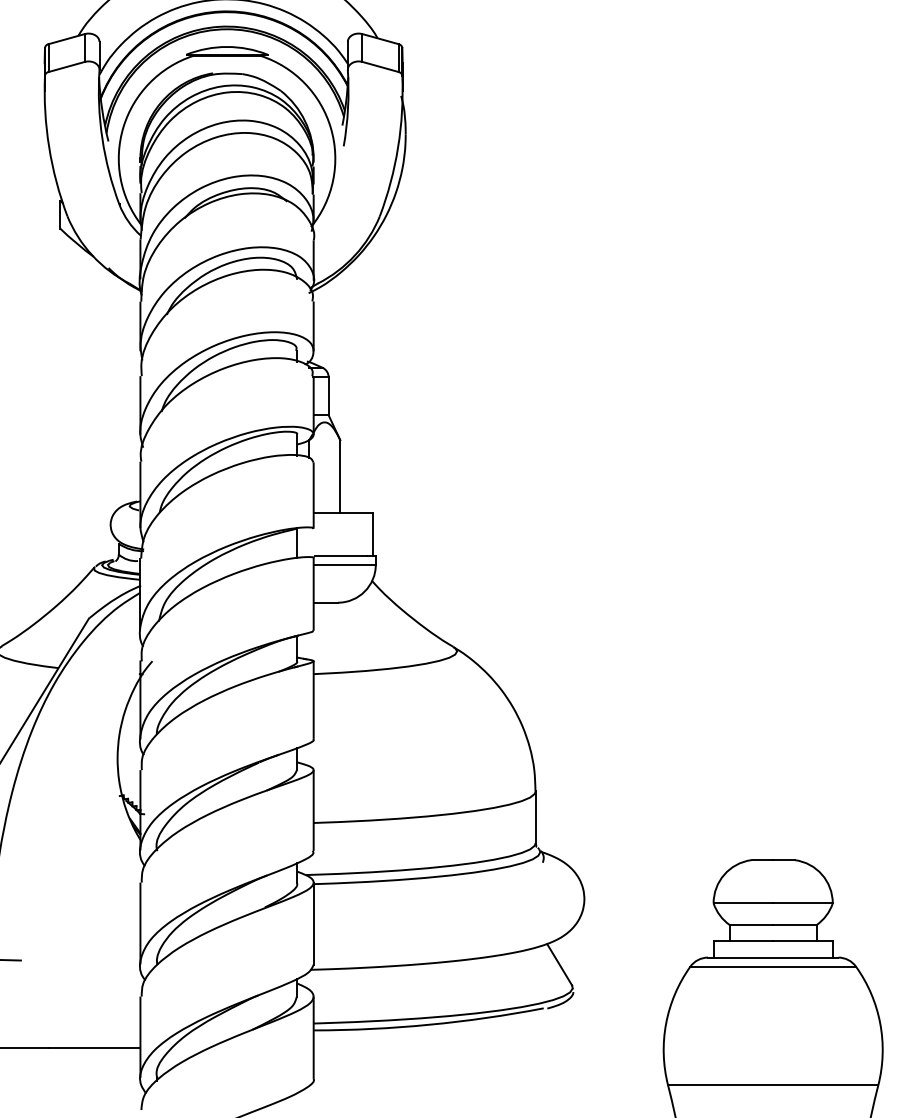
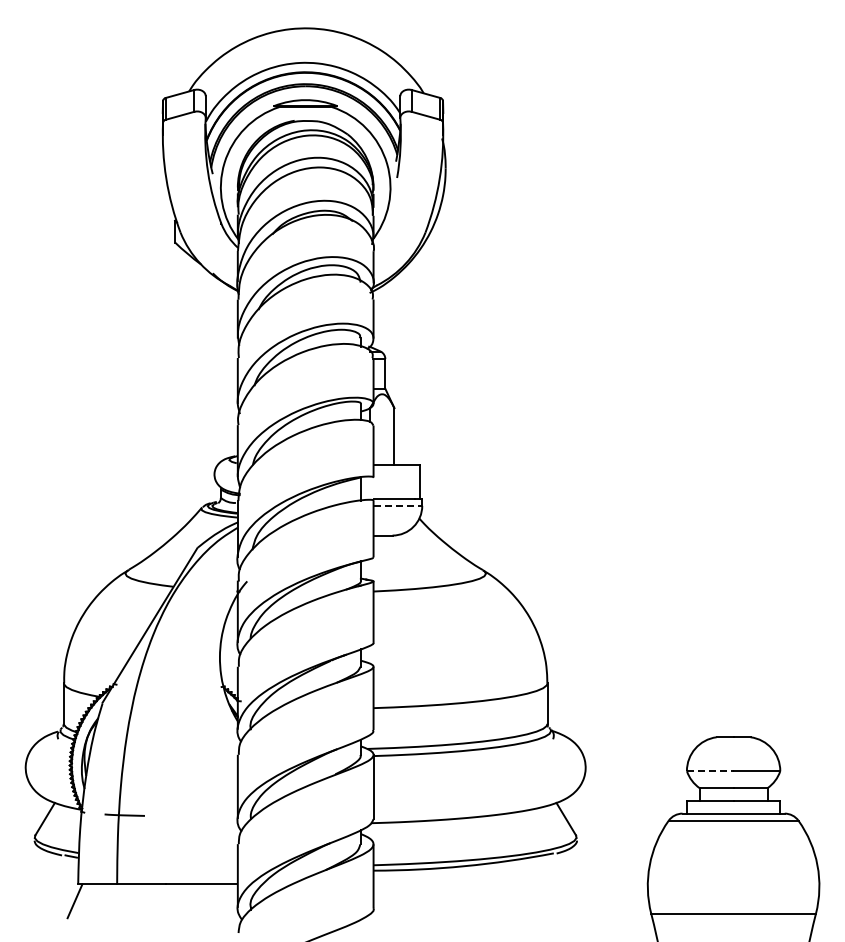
line: (345, 564) -> (398, 505), solid -> dashed
line: (743, 903) -> (710, 771), solid -> dashed

